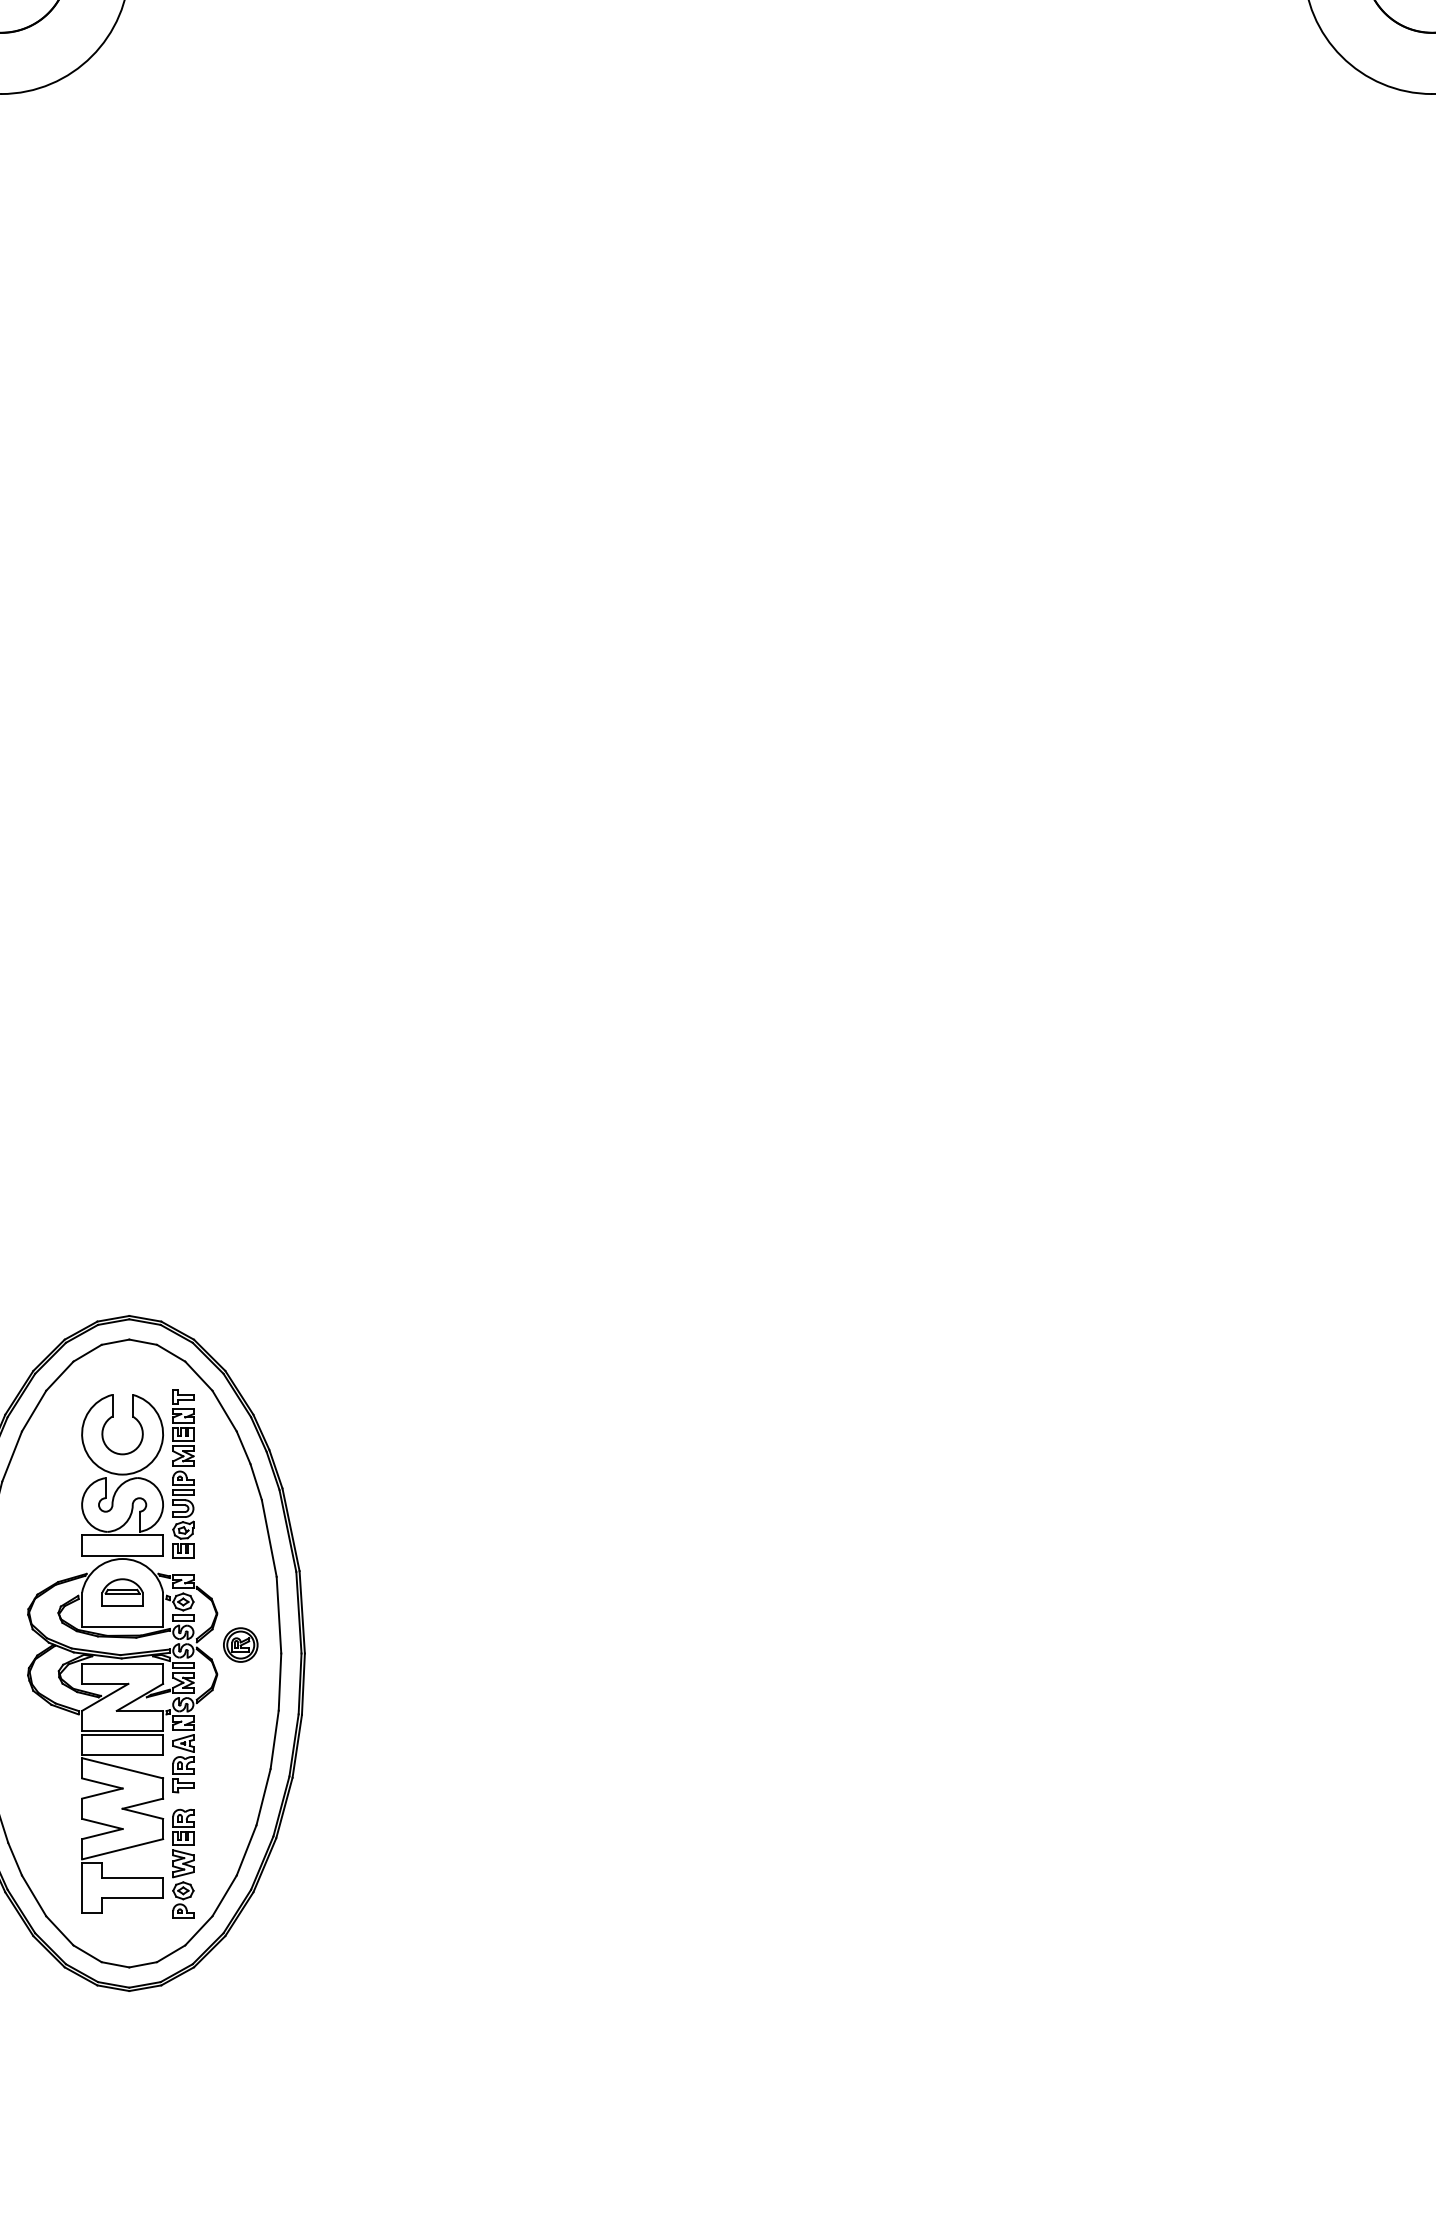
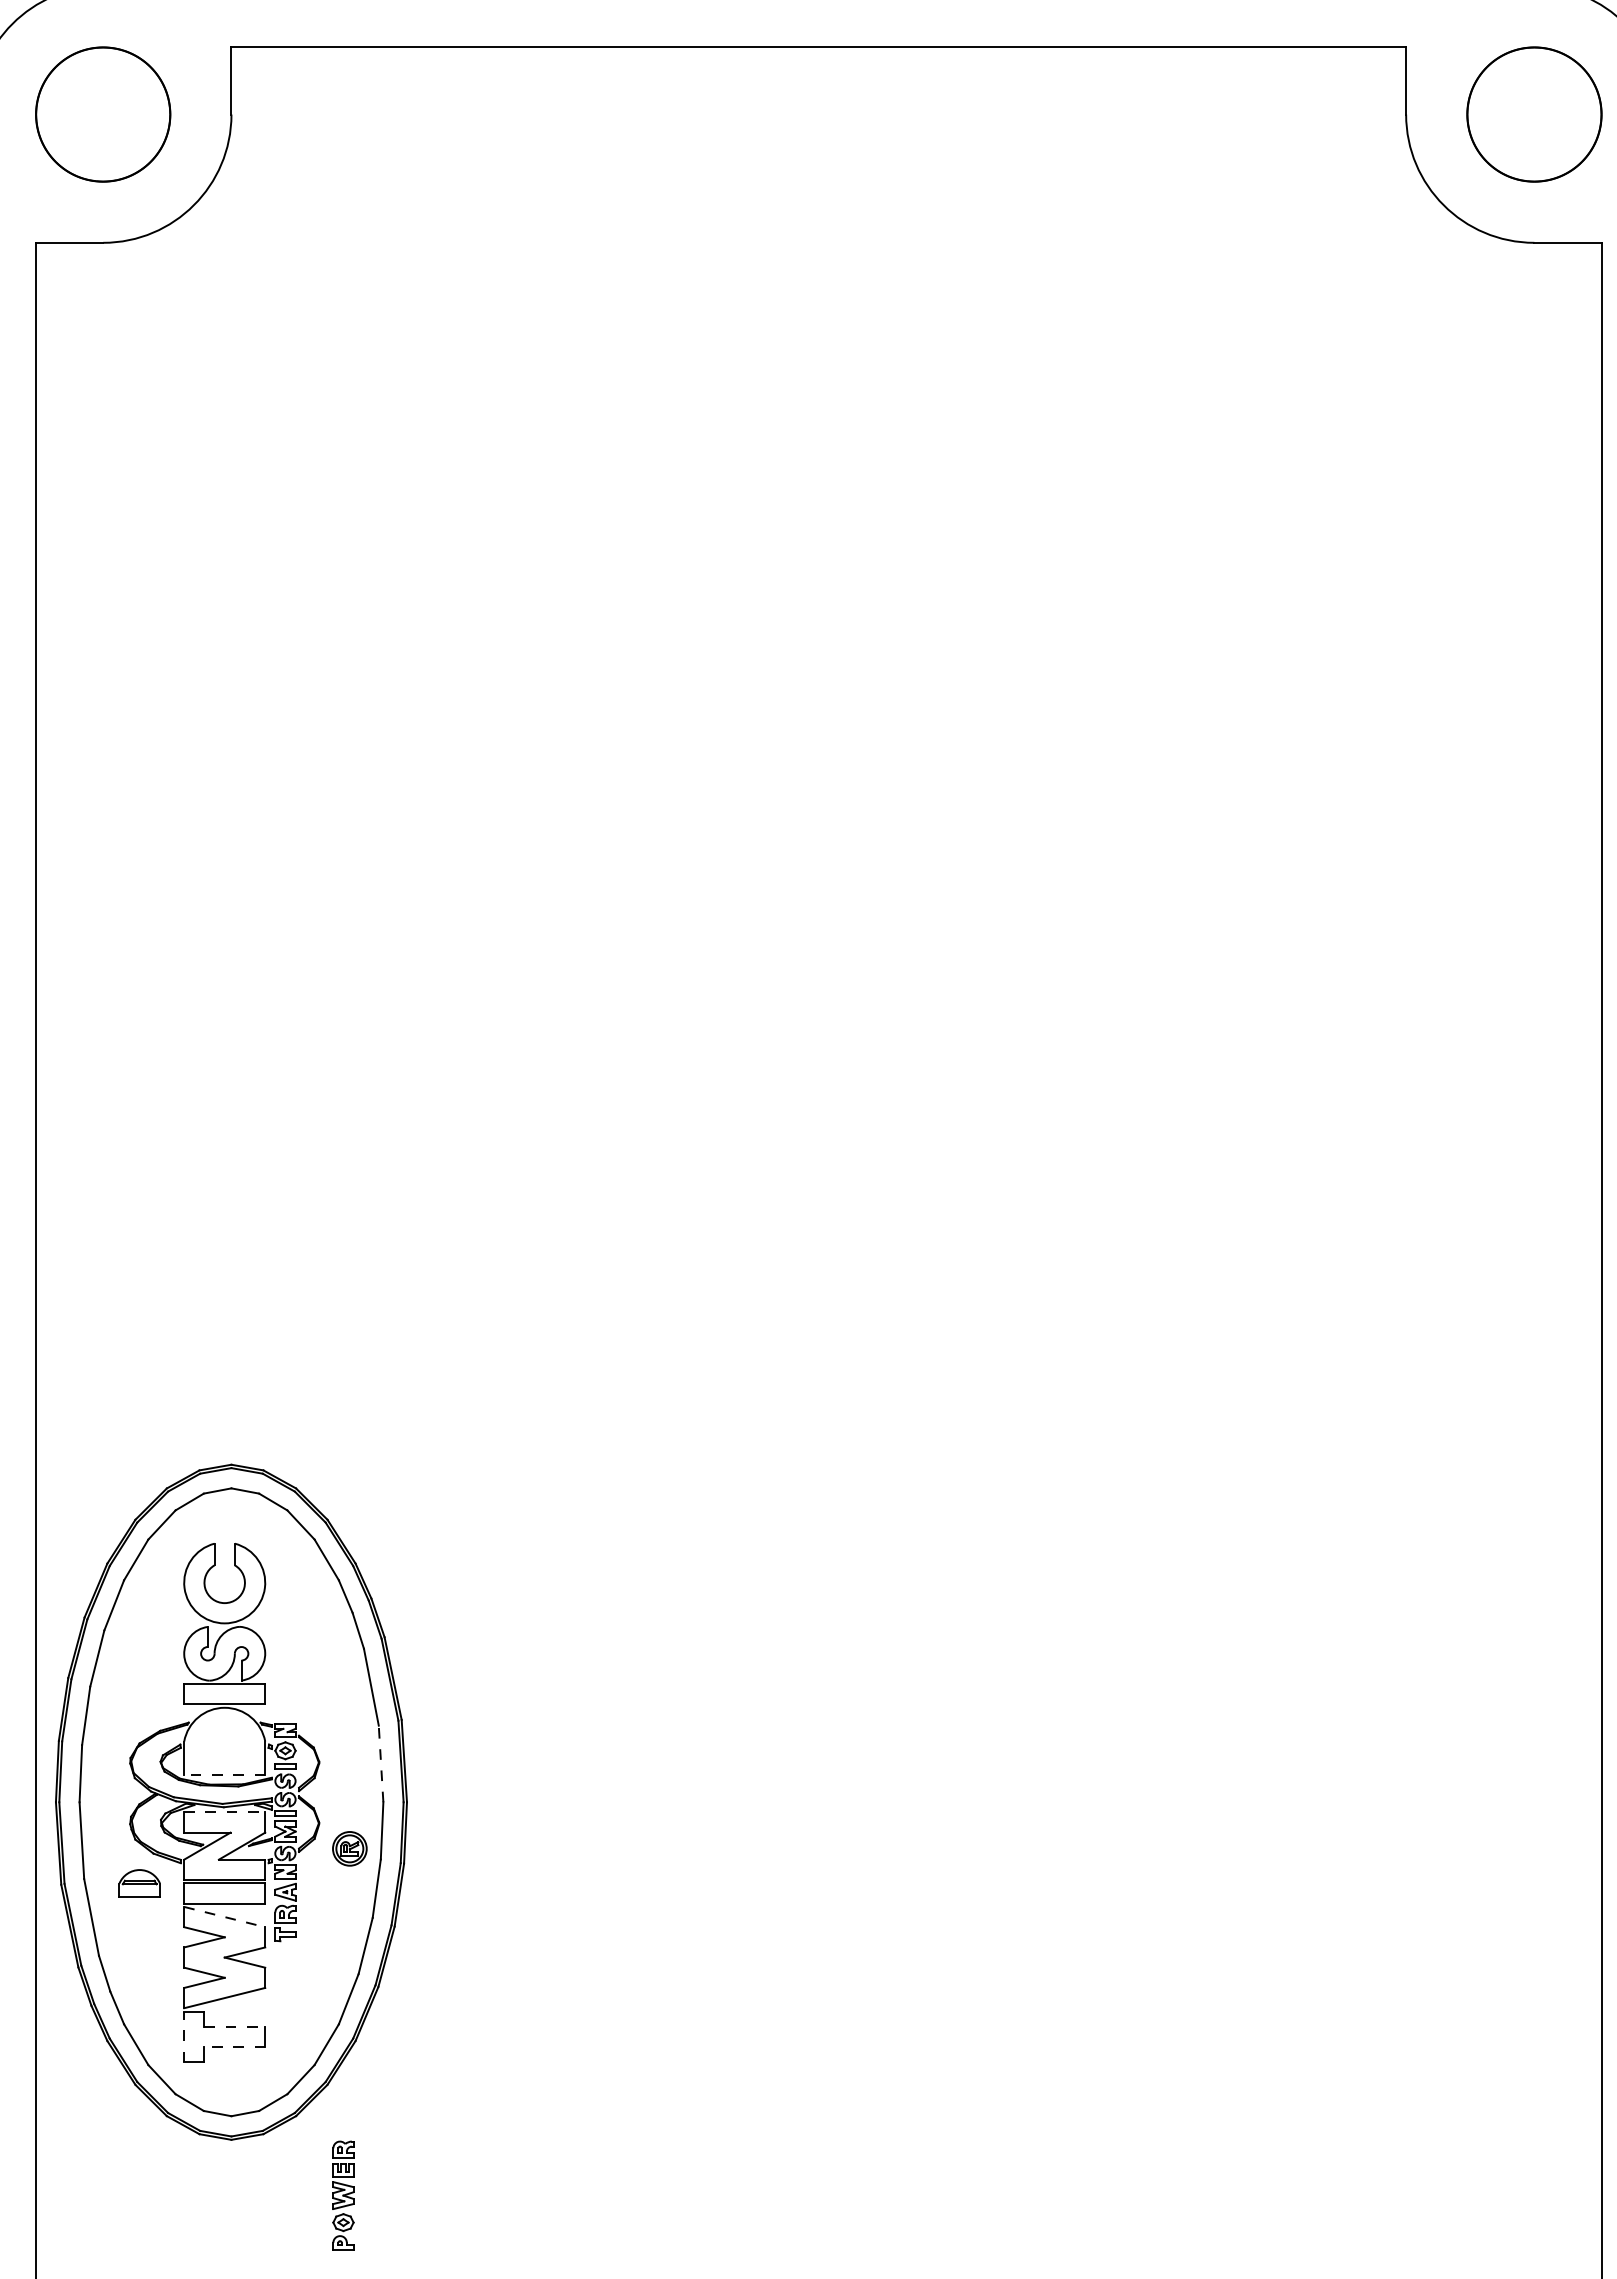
part: (183, 1473) -> (285, 1622), removed
part: (122, 1592) -> (139, 1883), moved
line: (279, 1614) -> (381, 1763), solid -> dashed
line: (122, 1626) -> (224, 1775), solid -> dashed
part: (240, 1644) -> (349, 1848), moved
line: (122, 1663) -> (224, 1812), solid -> dashed
line: (122, 1768) -> (224, 1917), solid -> dashed
part: (183, 1863) -> (343, 2195), moved
line: (133, 1877) -> (235, 2026), solid -> dashed
line: (82, 1887) -> (184, 2036), solid -> dashed
line: (132, 1898) -> (234, 2047), solid -> dashed

